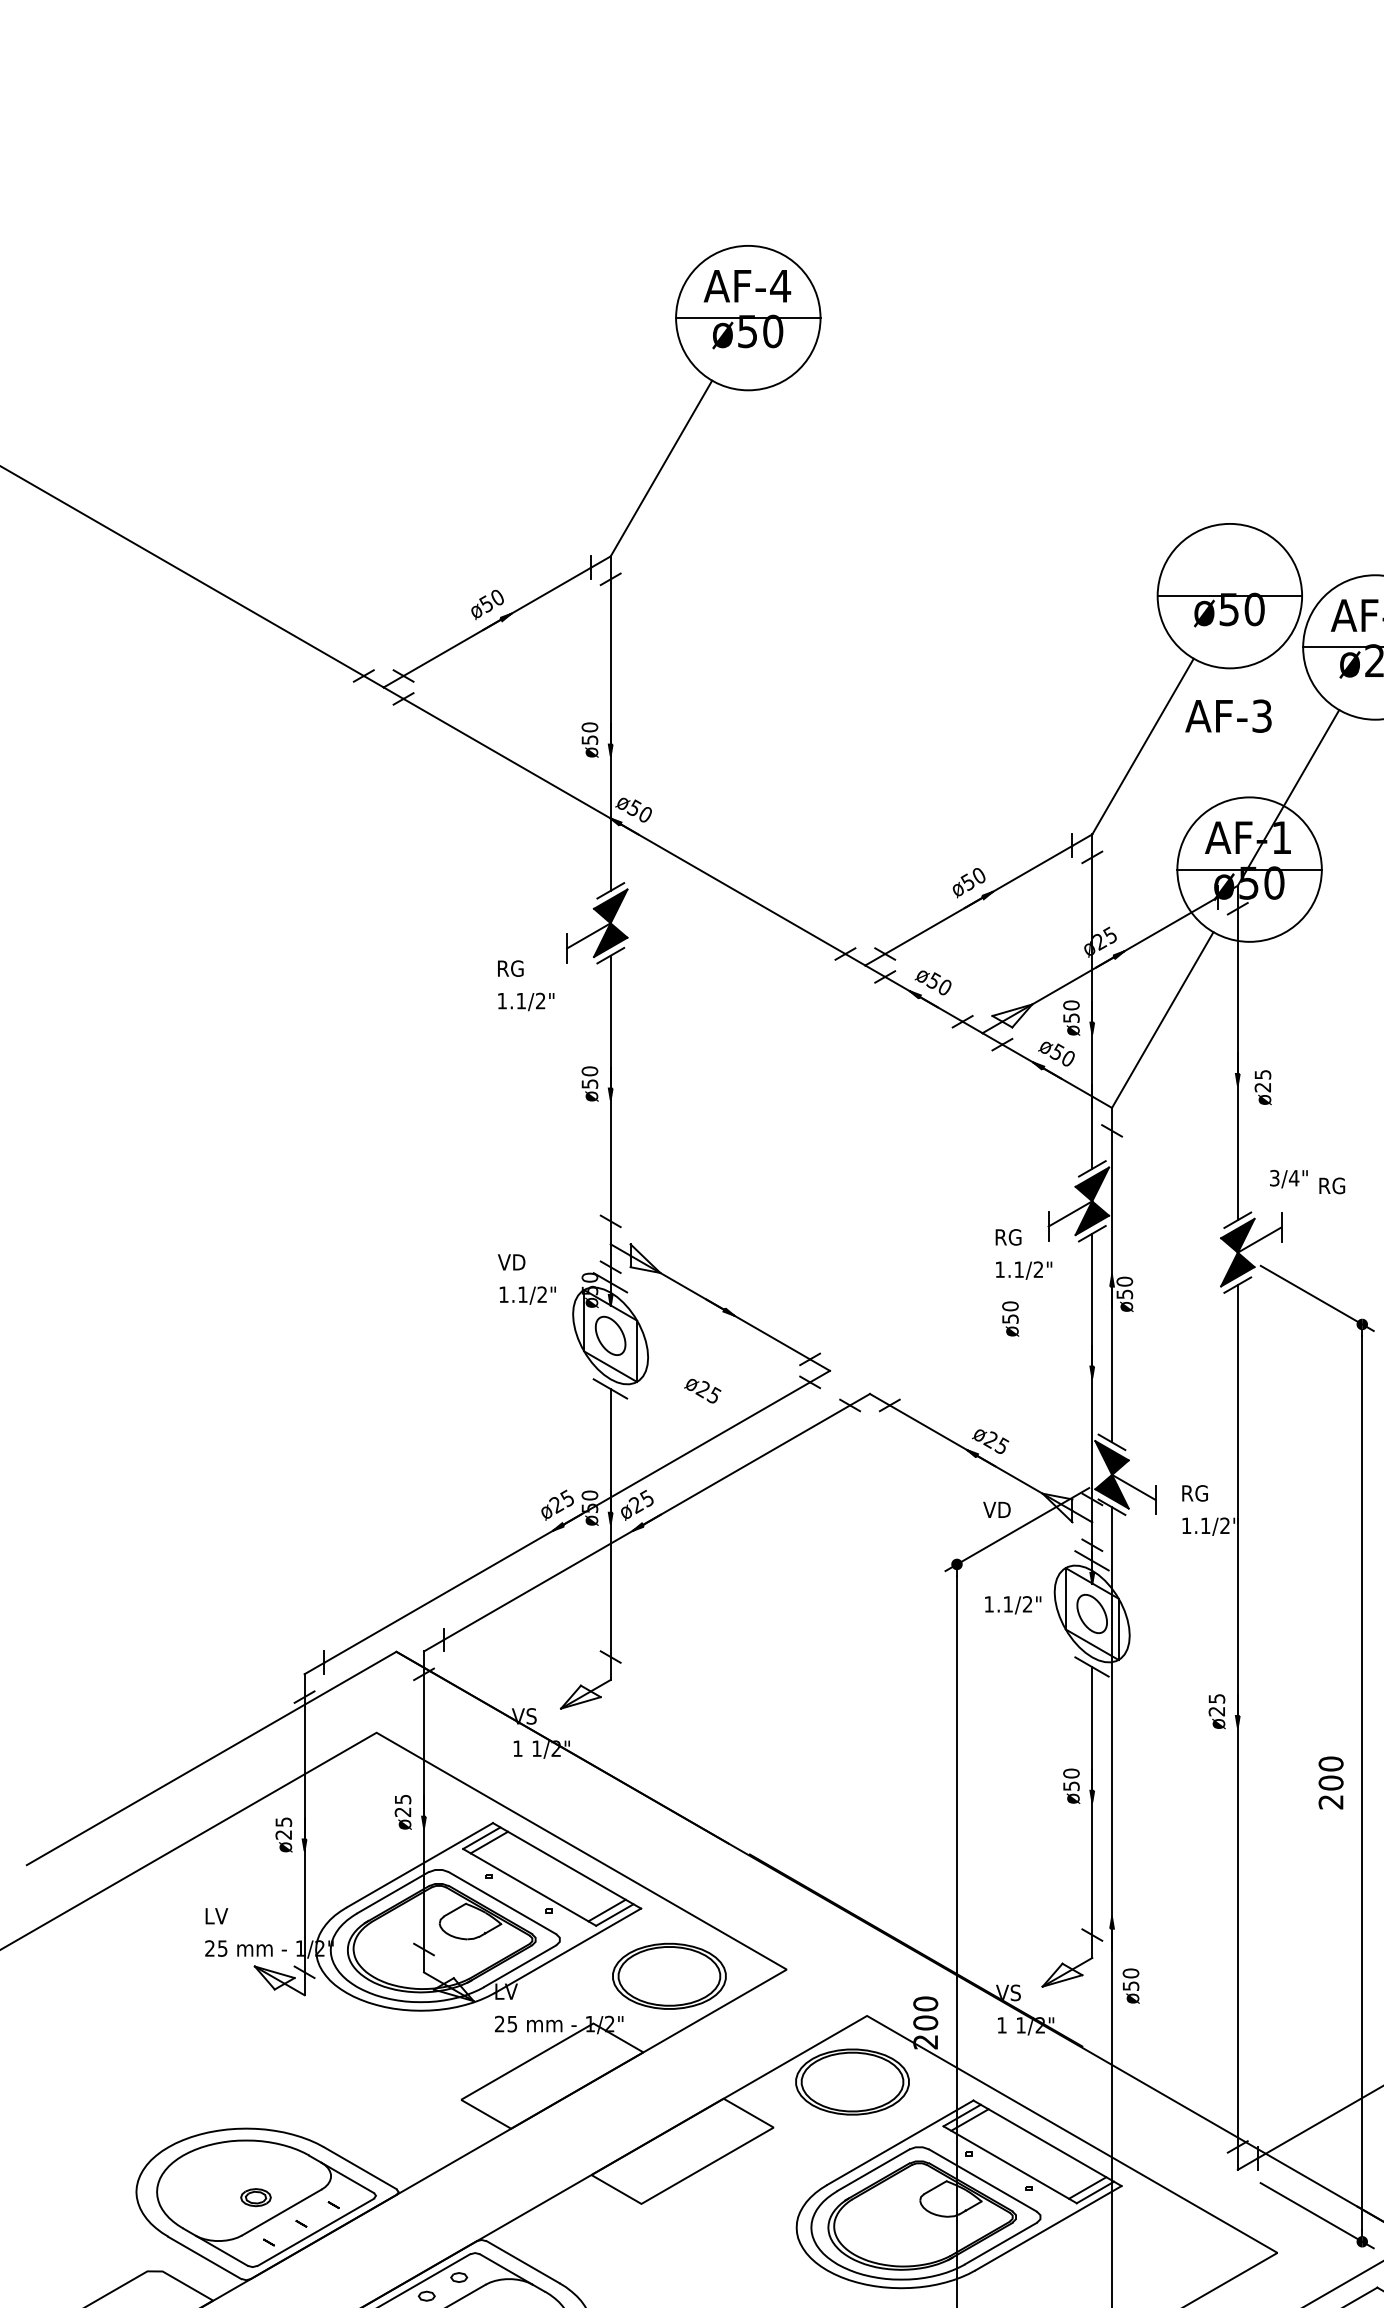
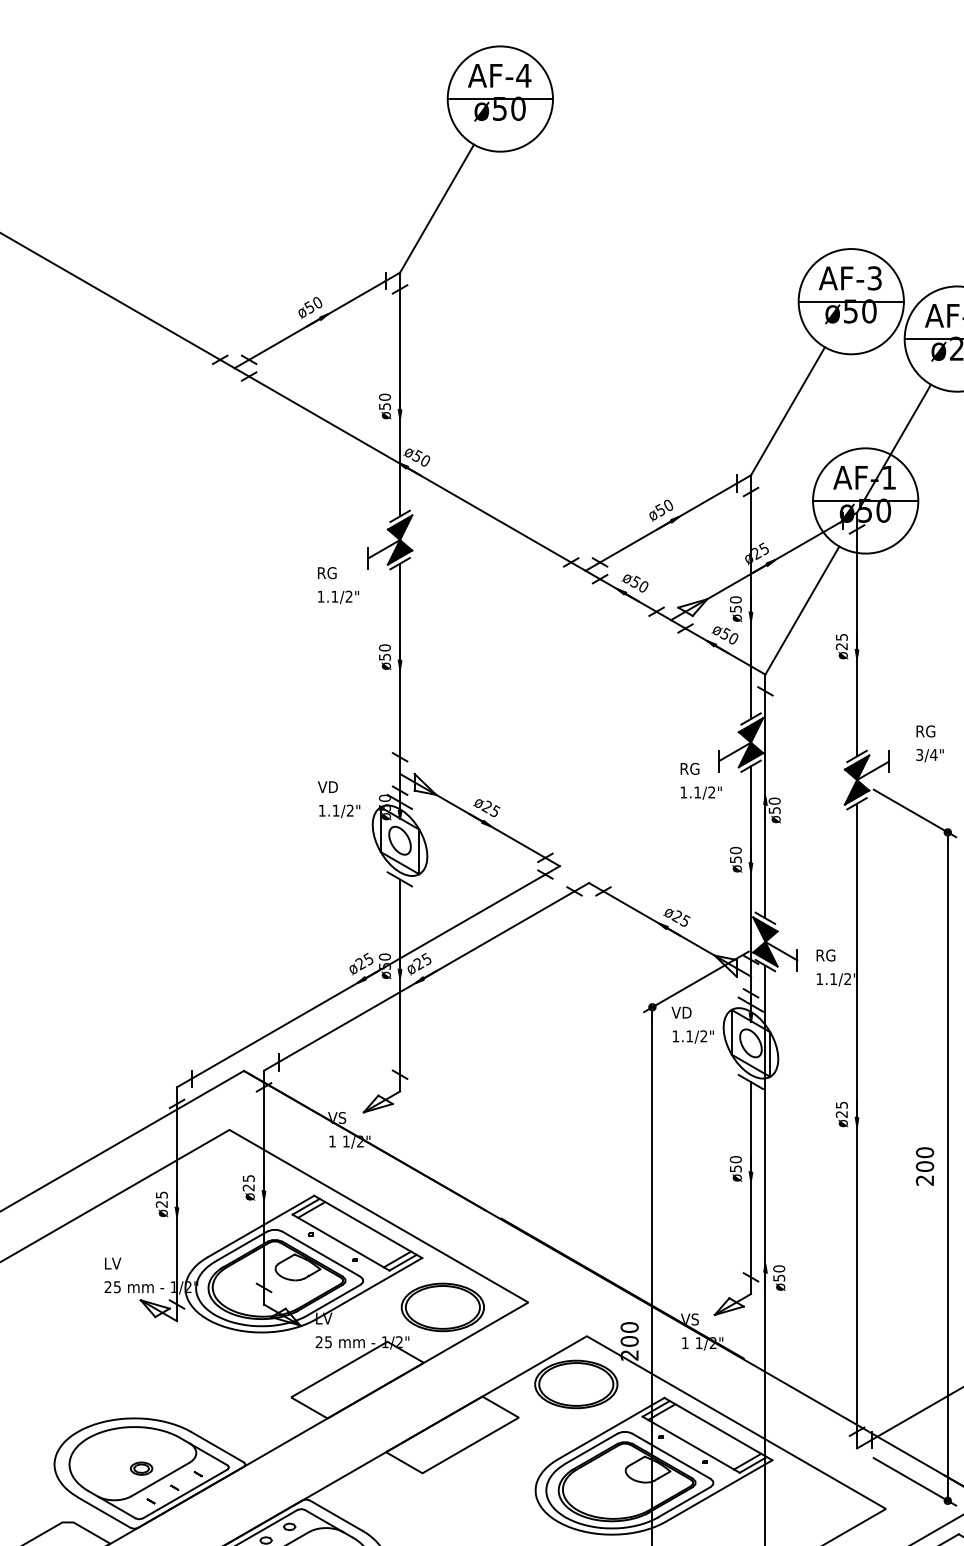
text: (1228, 715) -> (850, 277), moved
text: (1262, 1087) -> (841, 646), moved
text: (1288, 1179) -> (929, 755), moved
text: (1010, 1318) -> (735, 859), moved
text: (702, 1390) -> (486, 807), moved
text: (996, 1509) -> (681, 1012), moved
text: (1130, 1985) -> (778, 1277), moved

